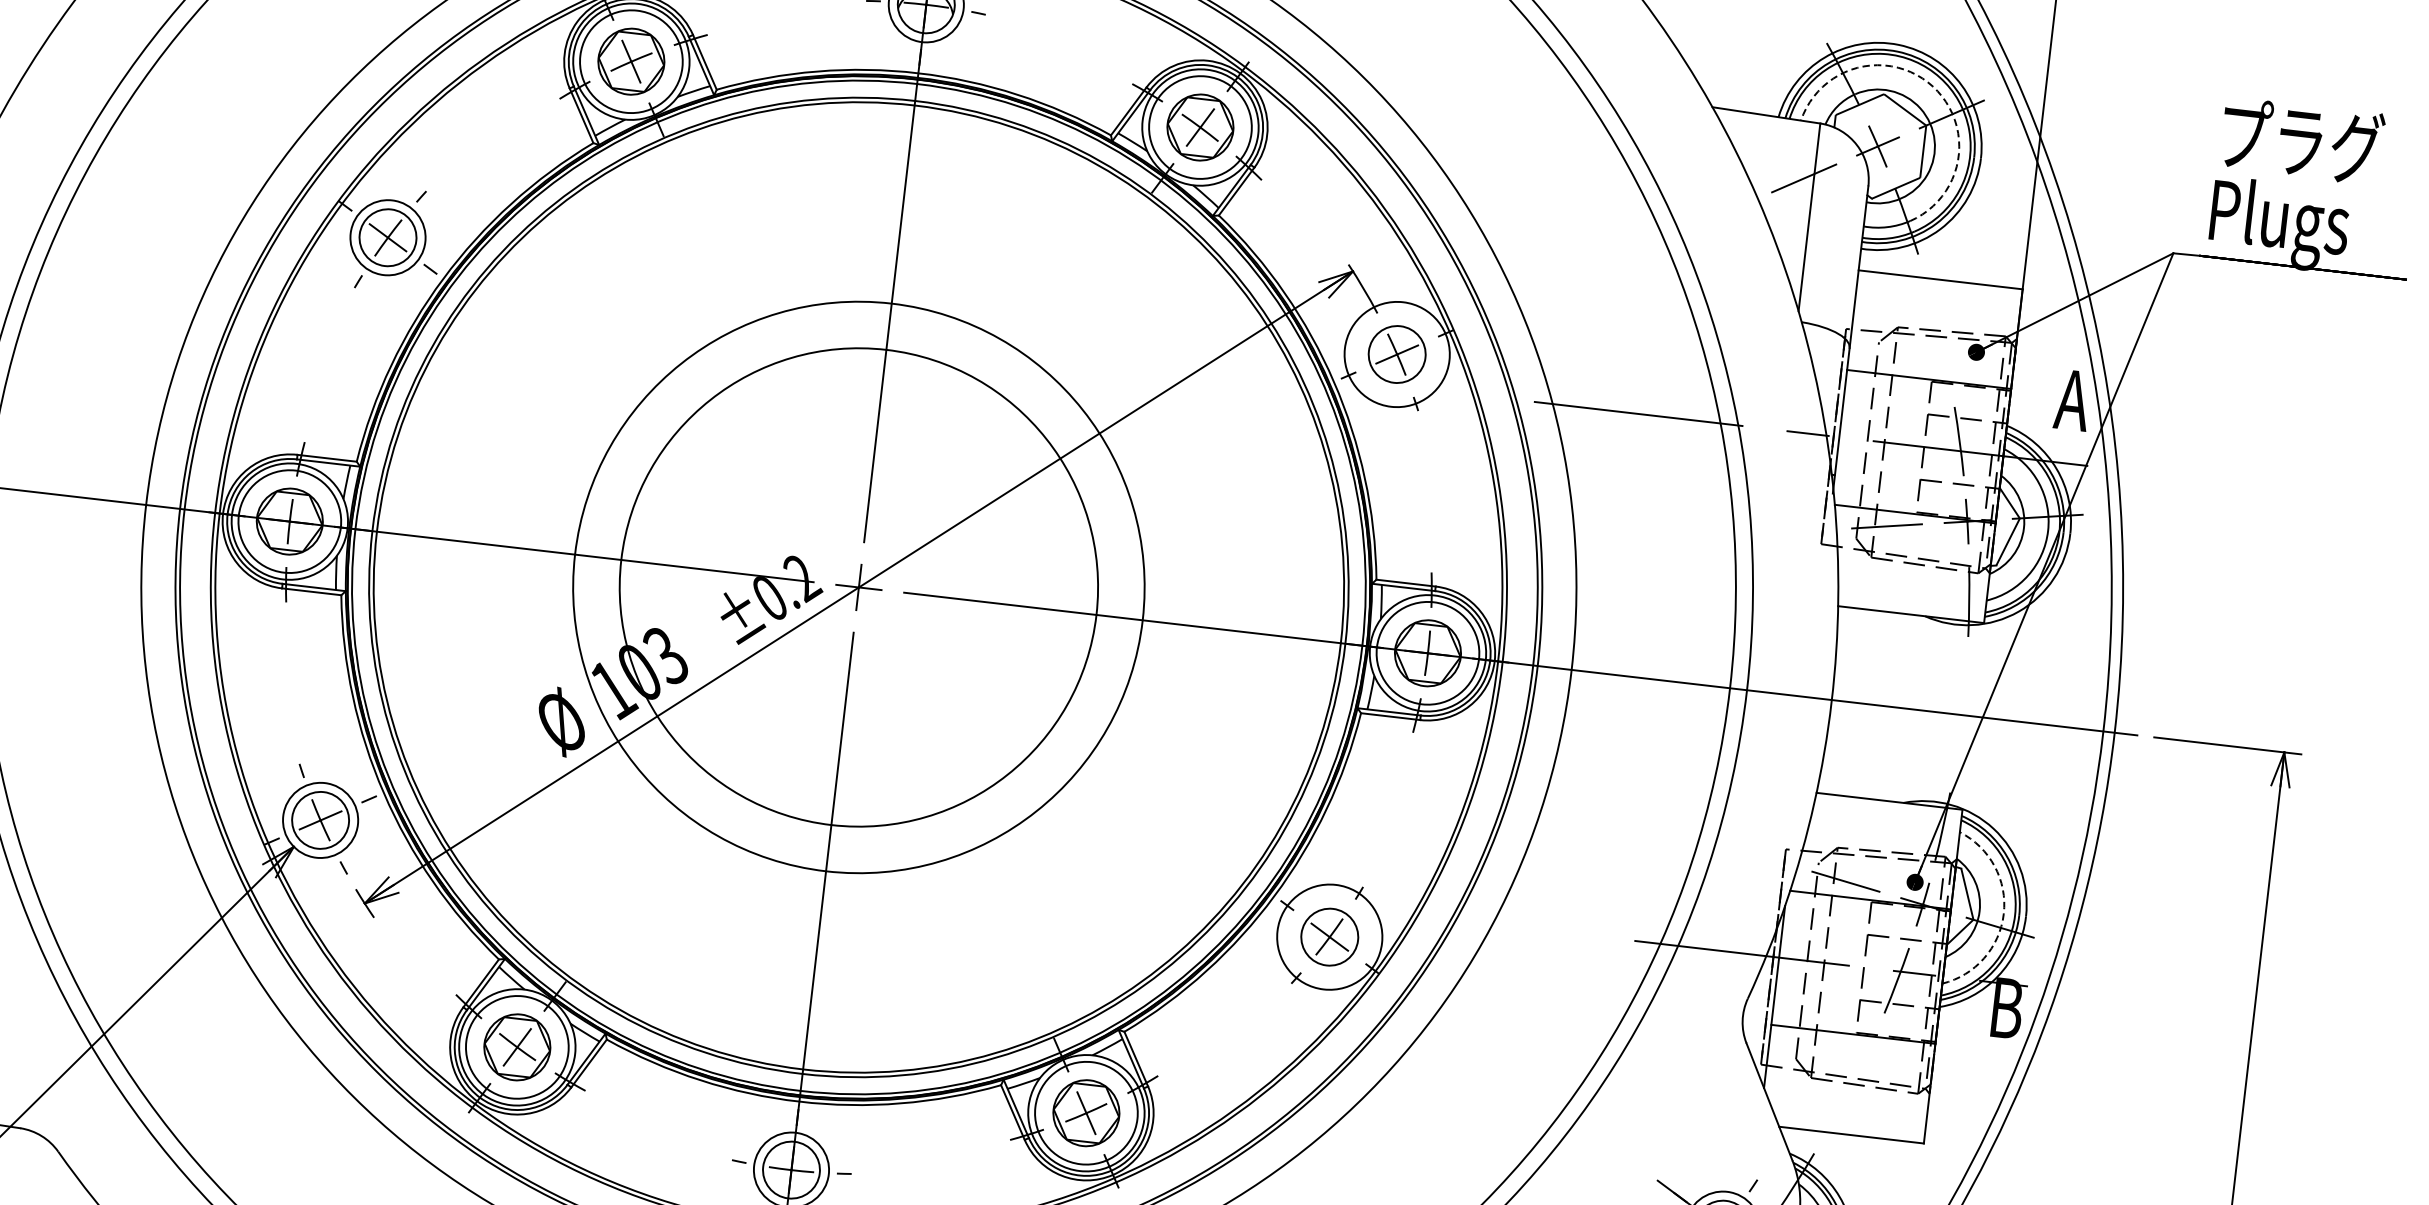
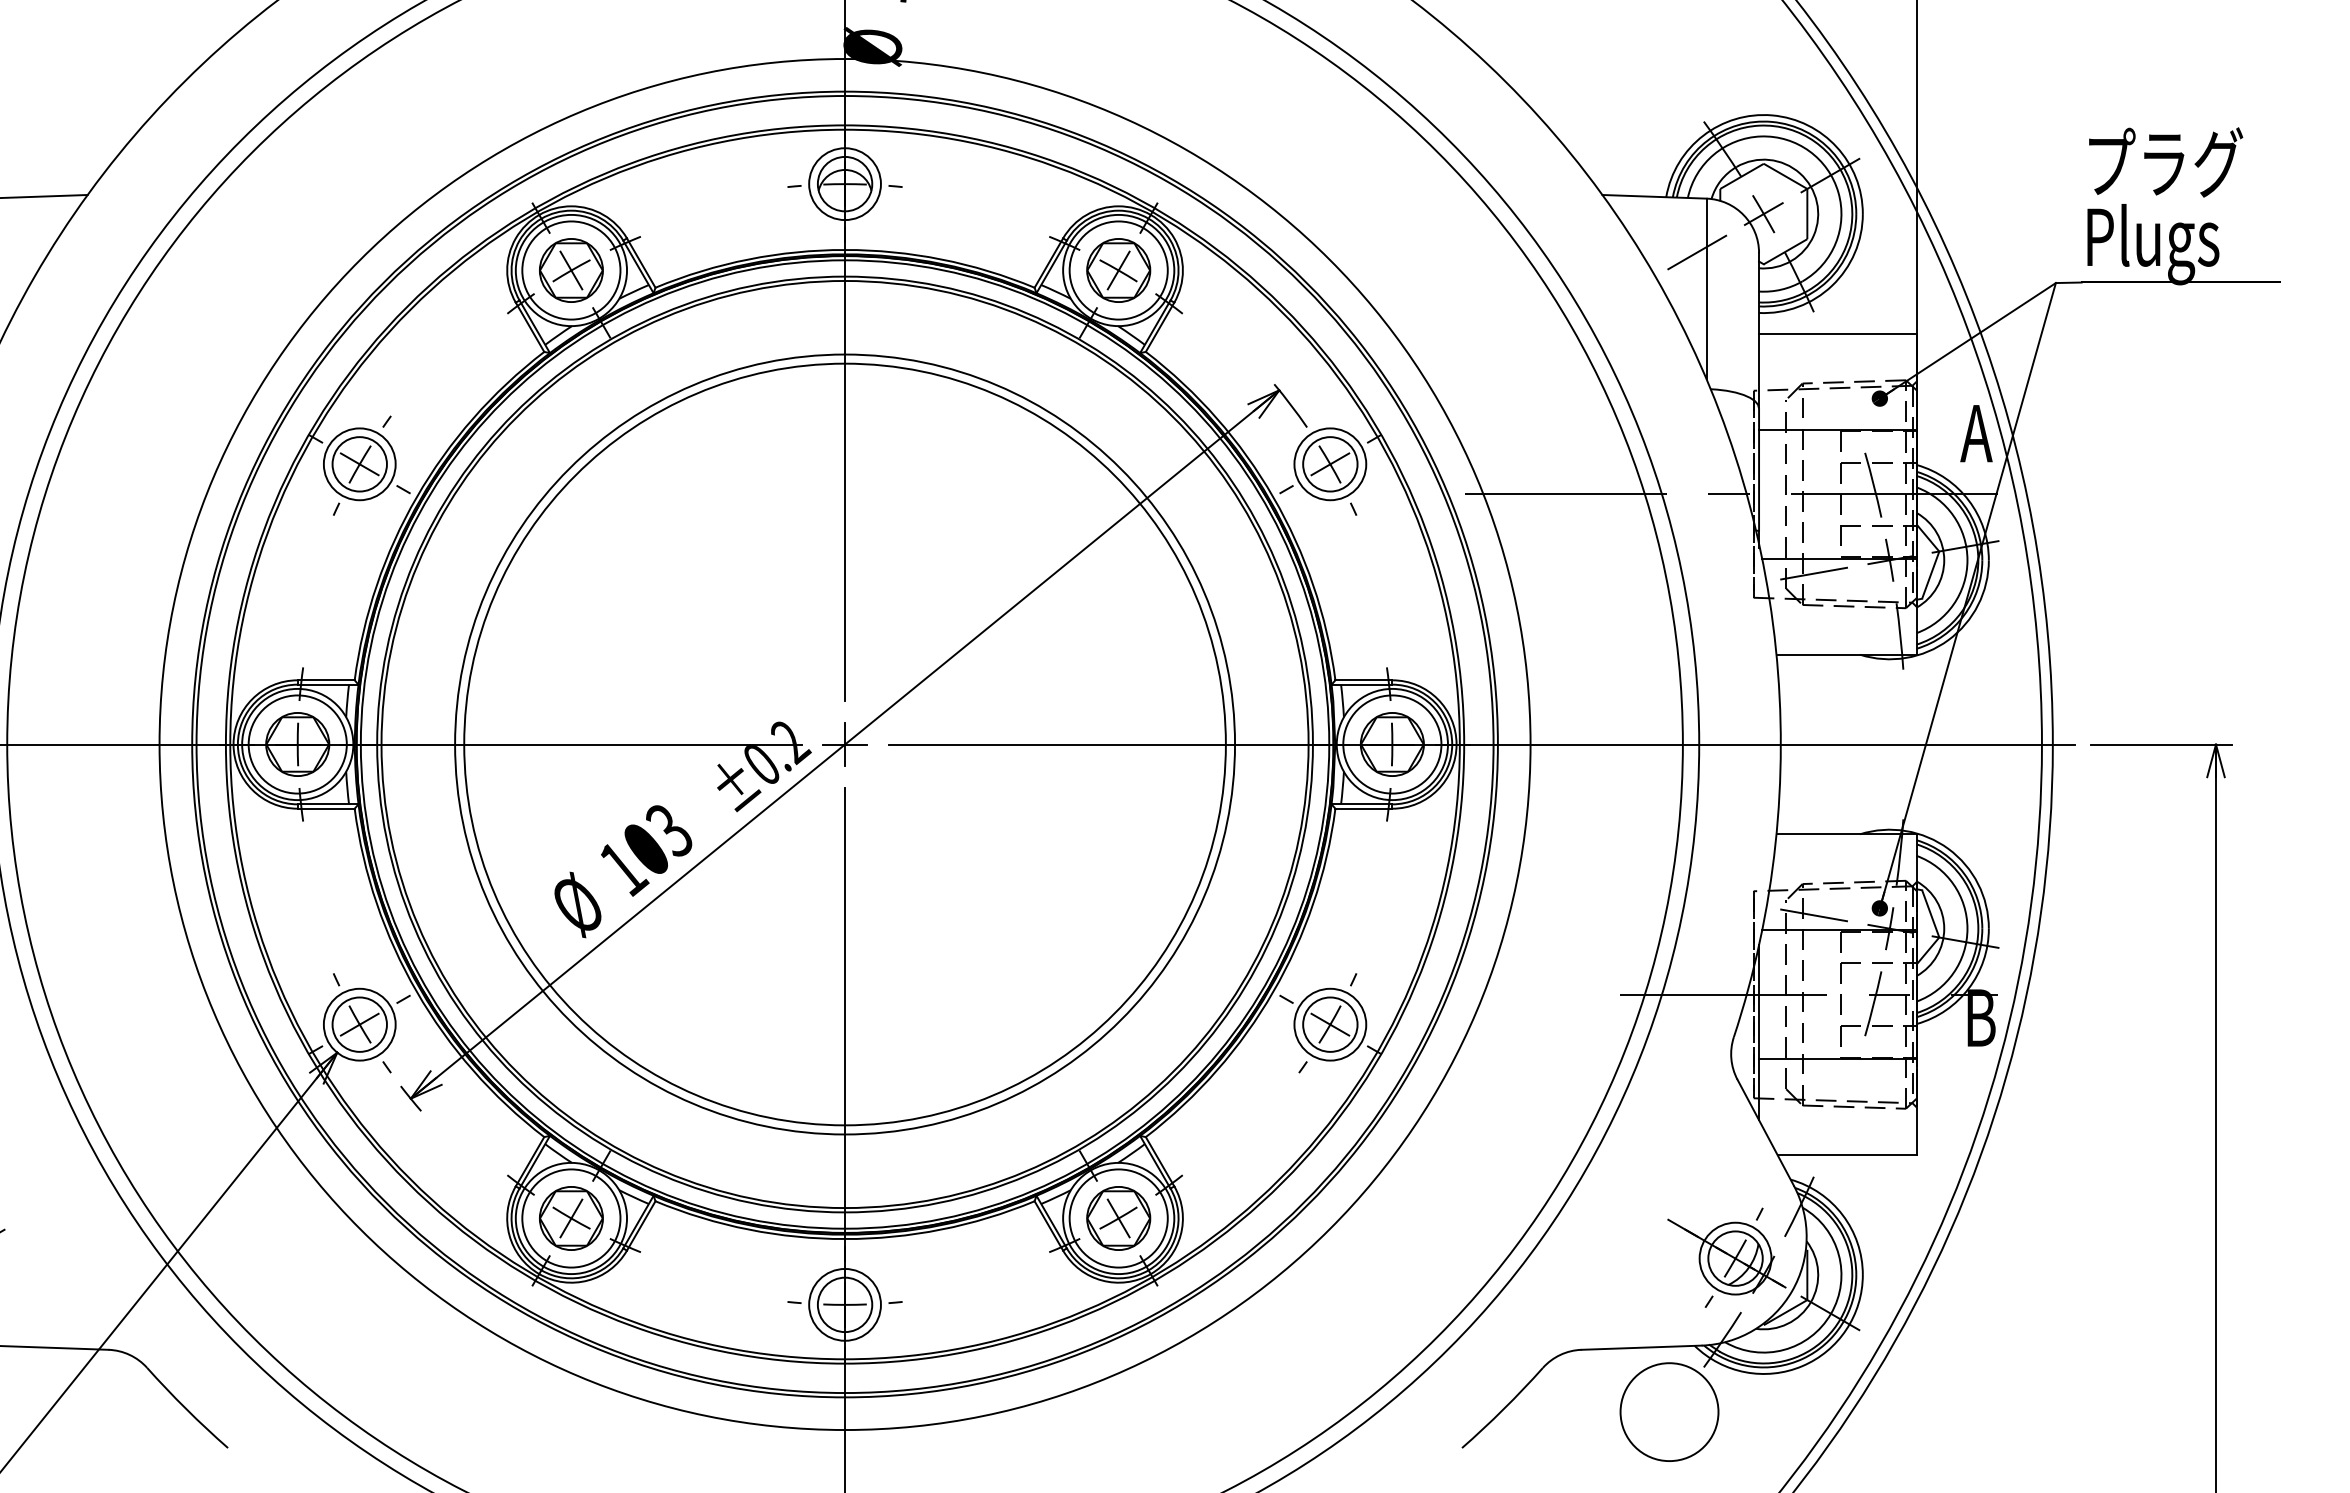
arc: (1933, 86) -> (1809, 151), dashed -> solid
circle: (1397, 354) -> (1330, 464), size x0.71
circle: (858, 587) -> (844, 744), size x1.67
circle: (859, 587) -> (845, 744), size x1.43
arc: (2003, 913) -> (1967, 928), dashed -> solid
circle: (1329, 936) -> (1330, 1024), size x0.71

